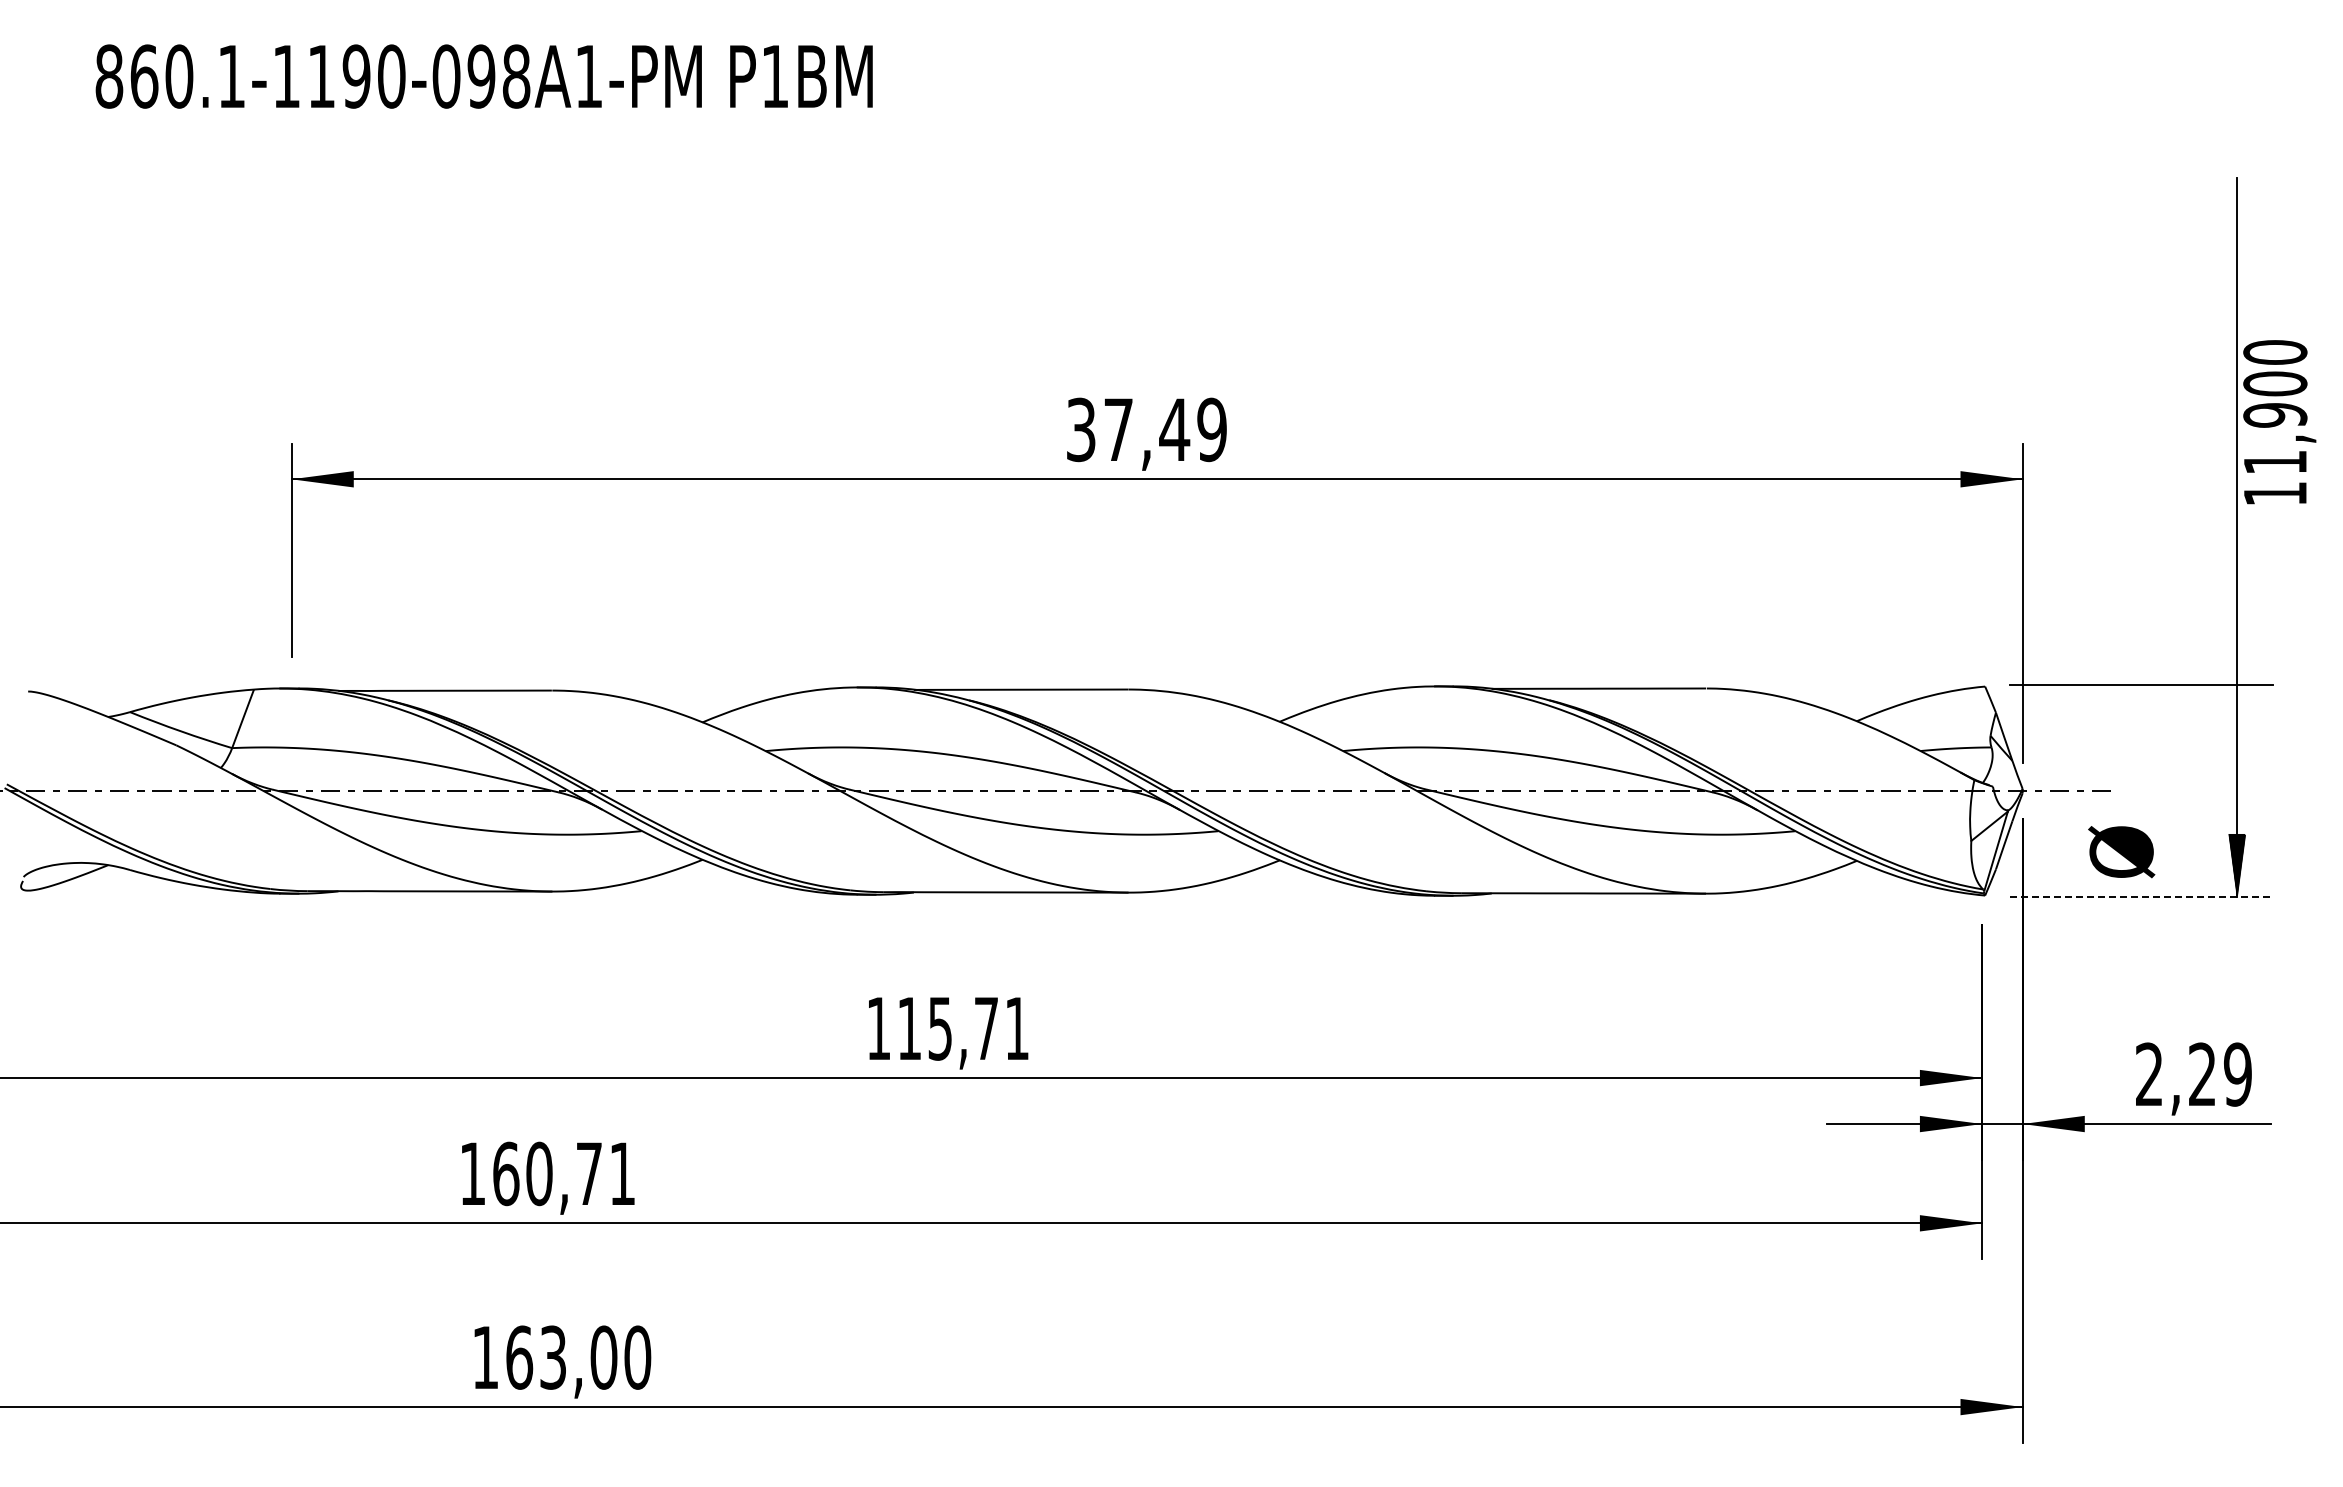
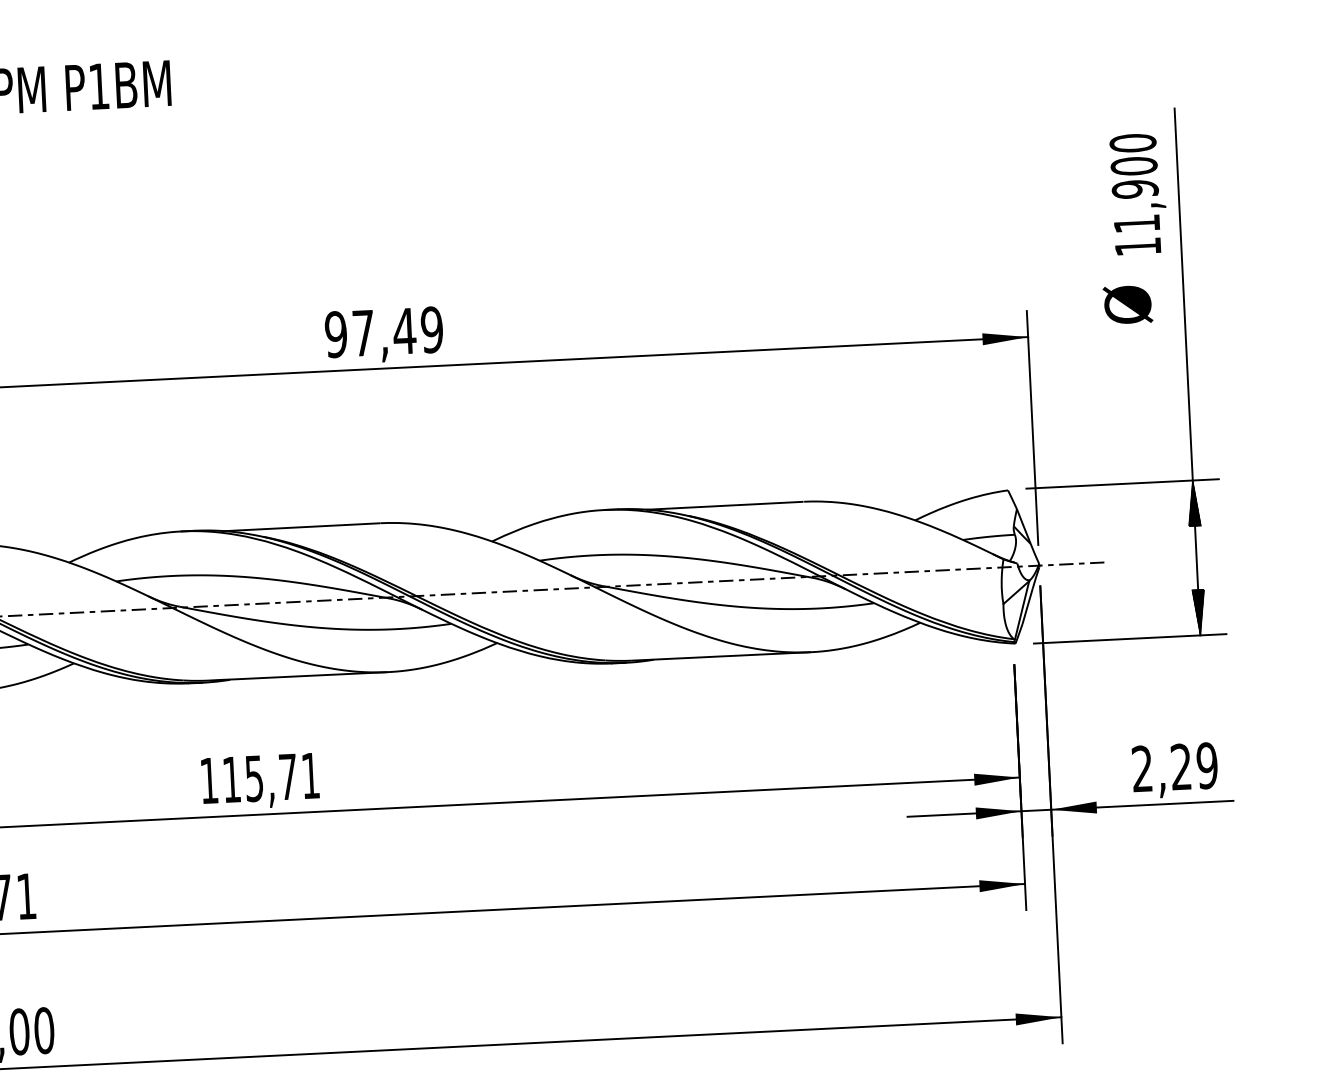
text: (2279, 422) -> (1138, 194), moved
text: (1080, 429) -> (335, 334), 37,49 -> 97,49
hatch: (2237, 716) -> (1194, 503), added
text: (2121, 852) -> (1127, 305), moved
line: (2141, 896) -> (1130, 638), dashed -> solid

